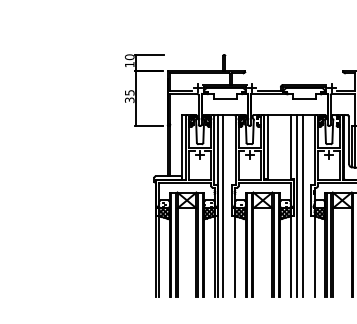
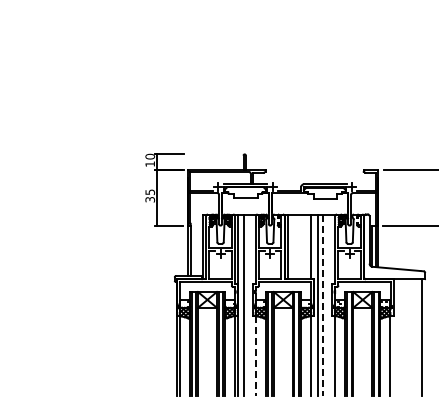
line: (303, 206) -> (323, 305), solid -> dashed
line: (235, 257) -> (255, 356), solid -> dashed

